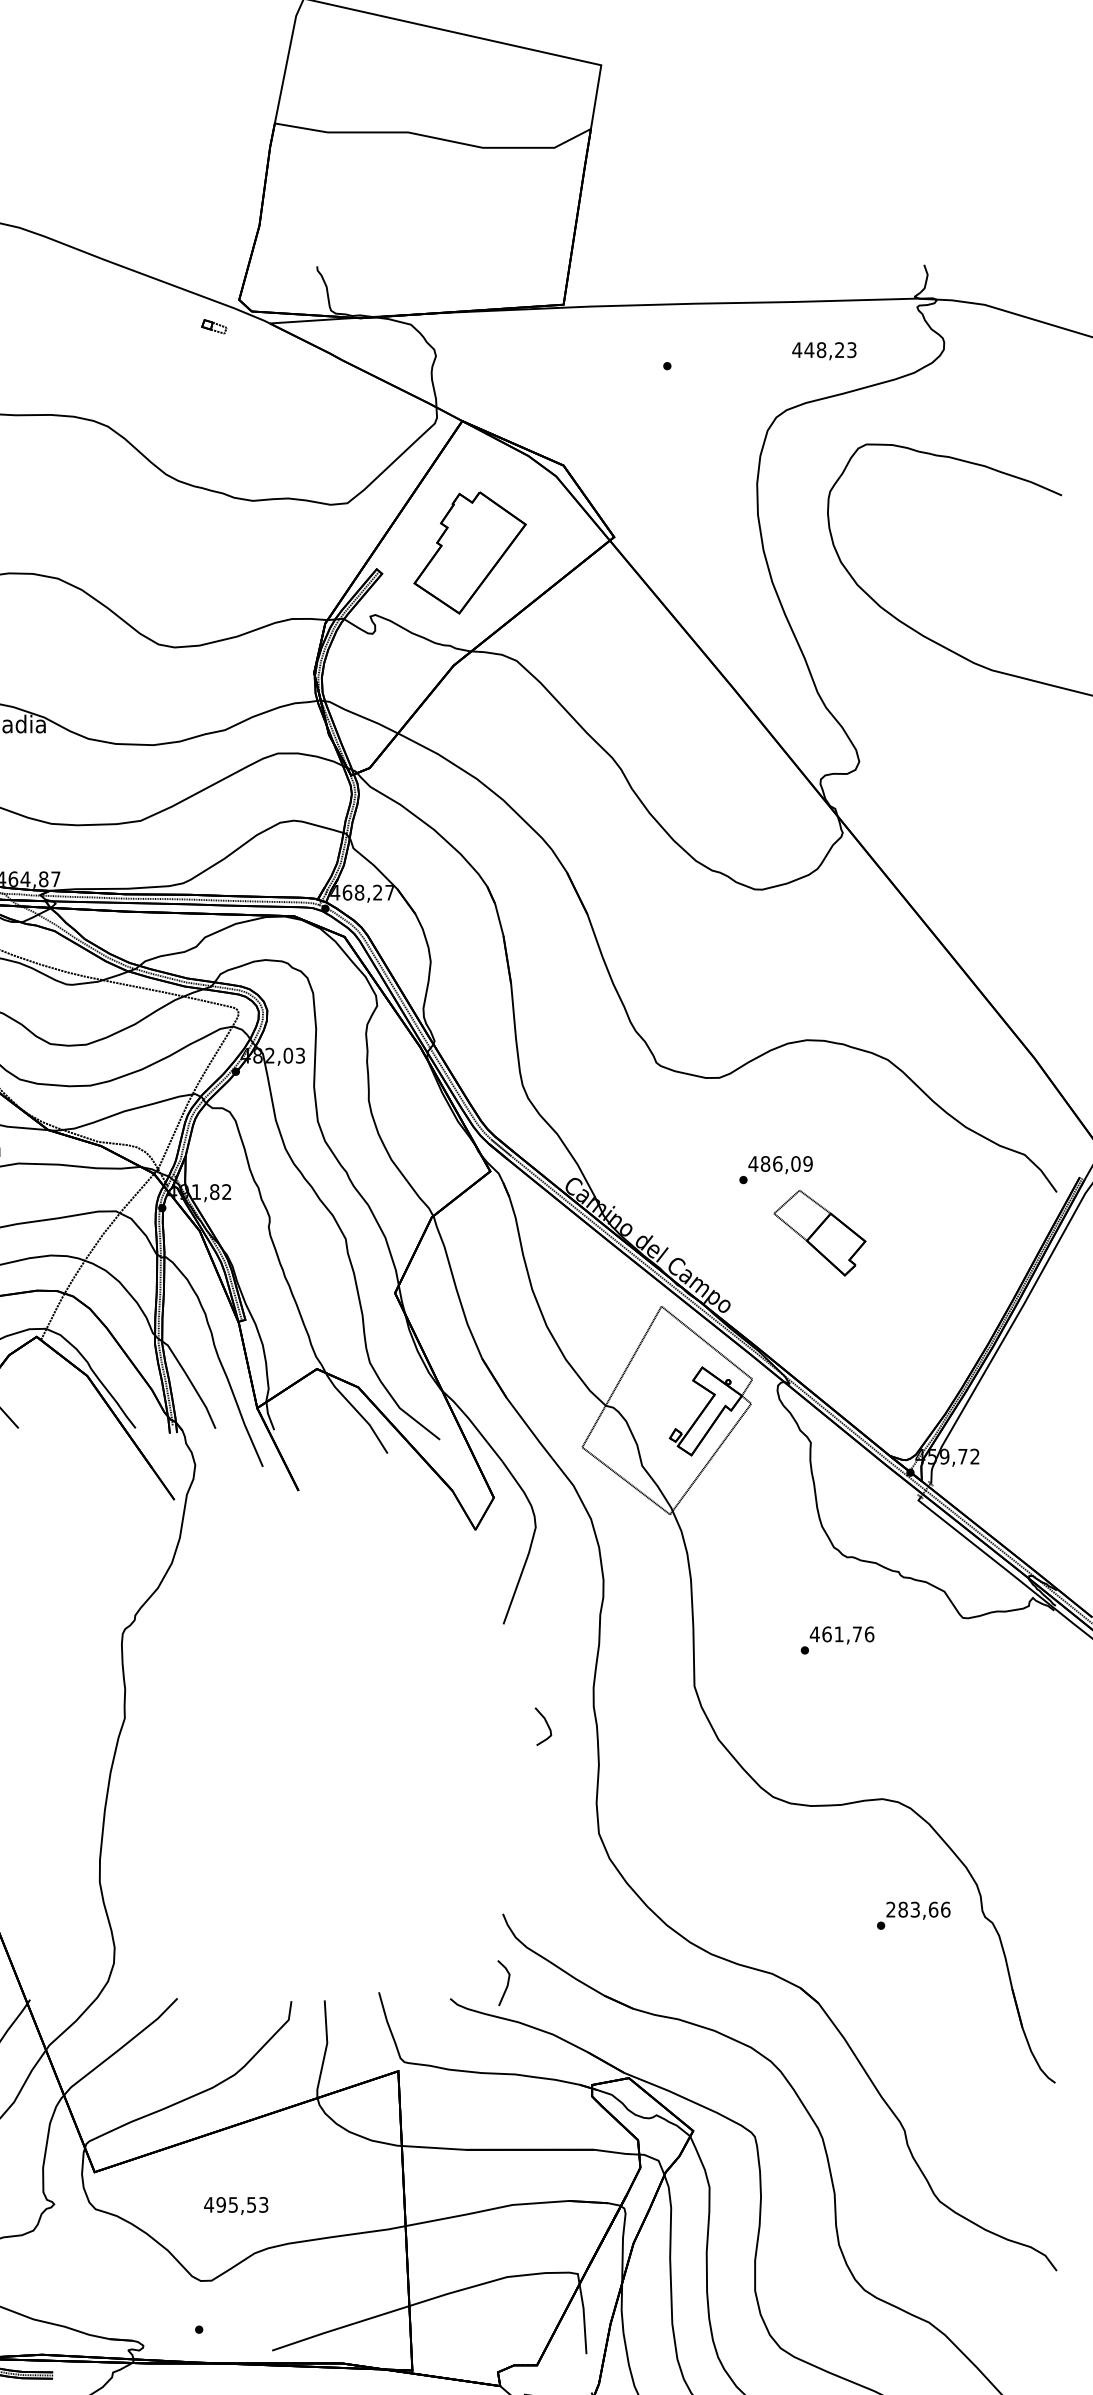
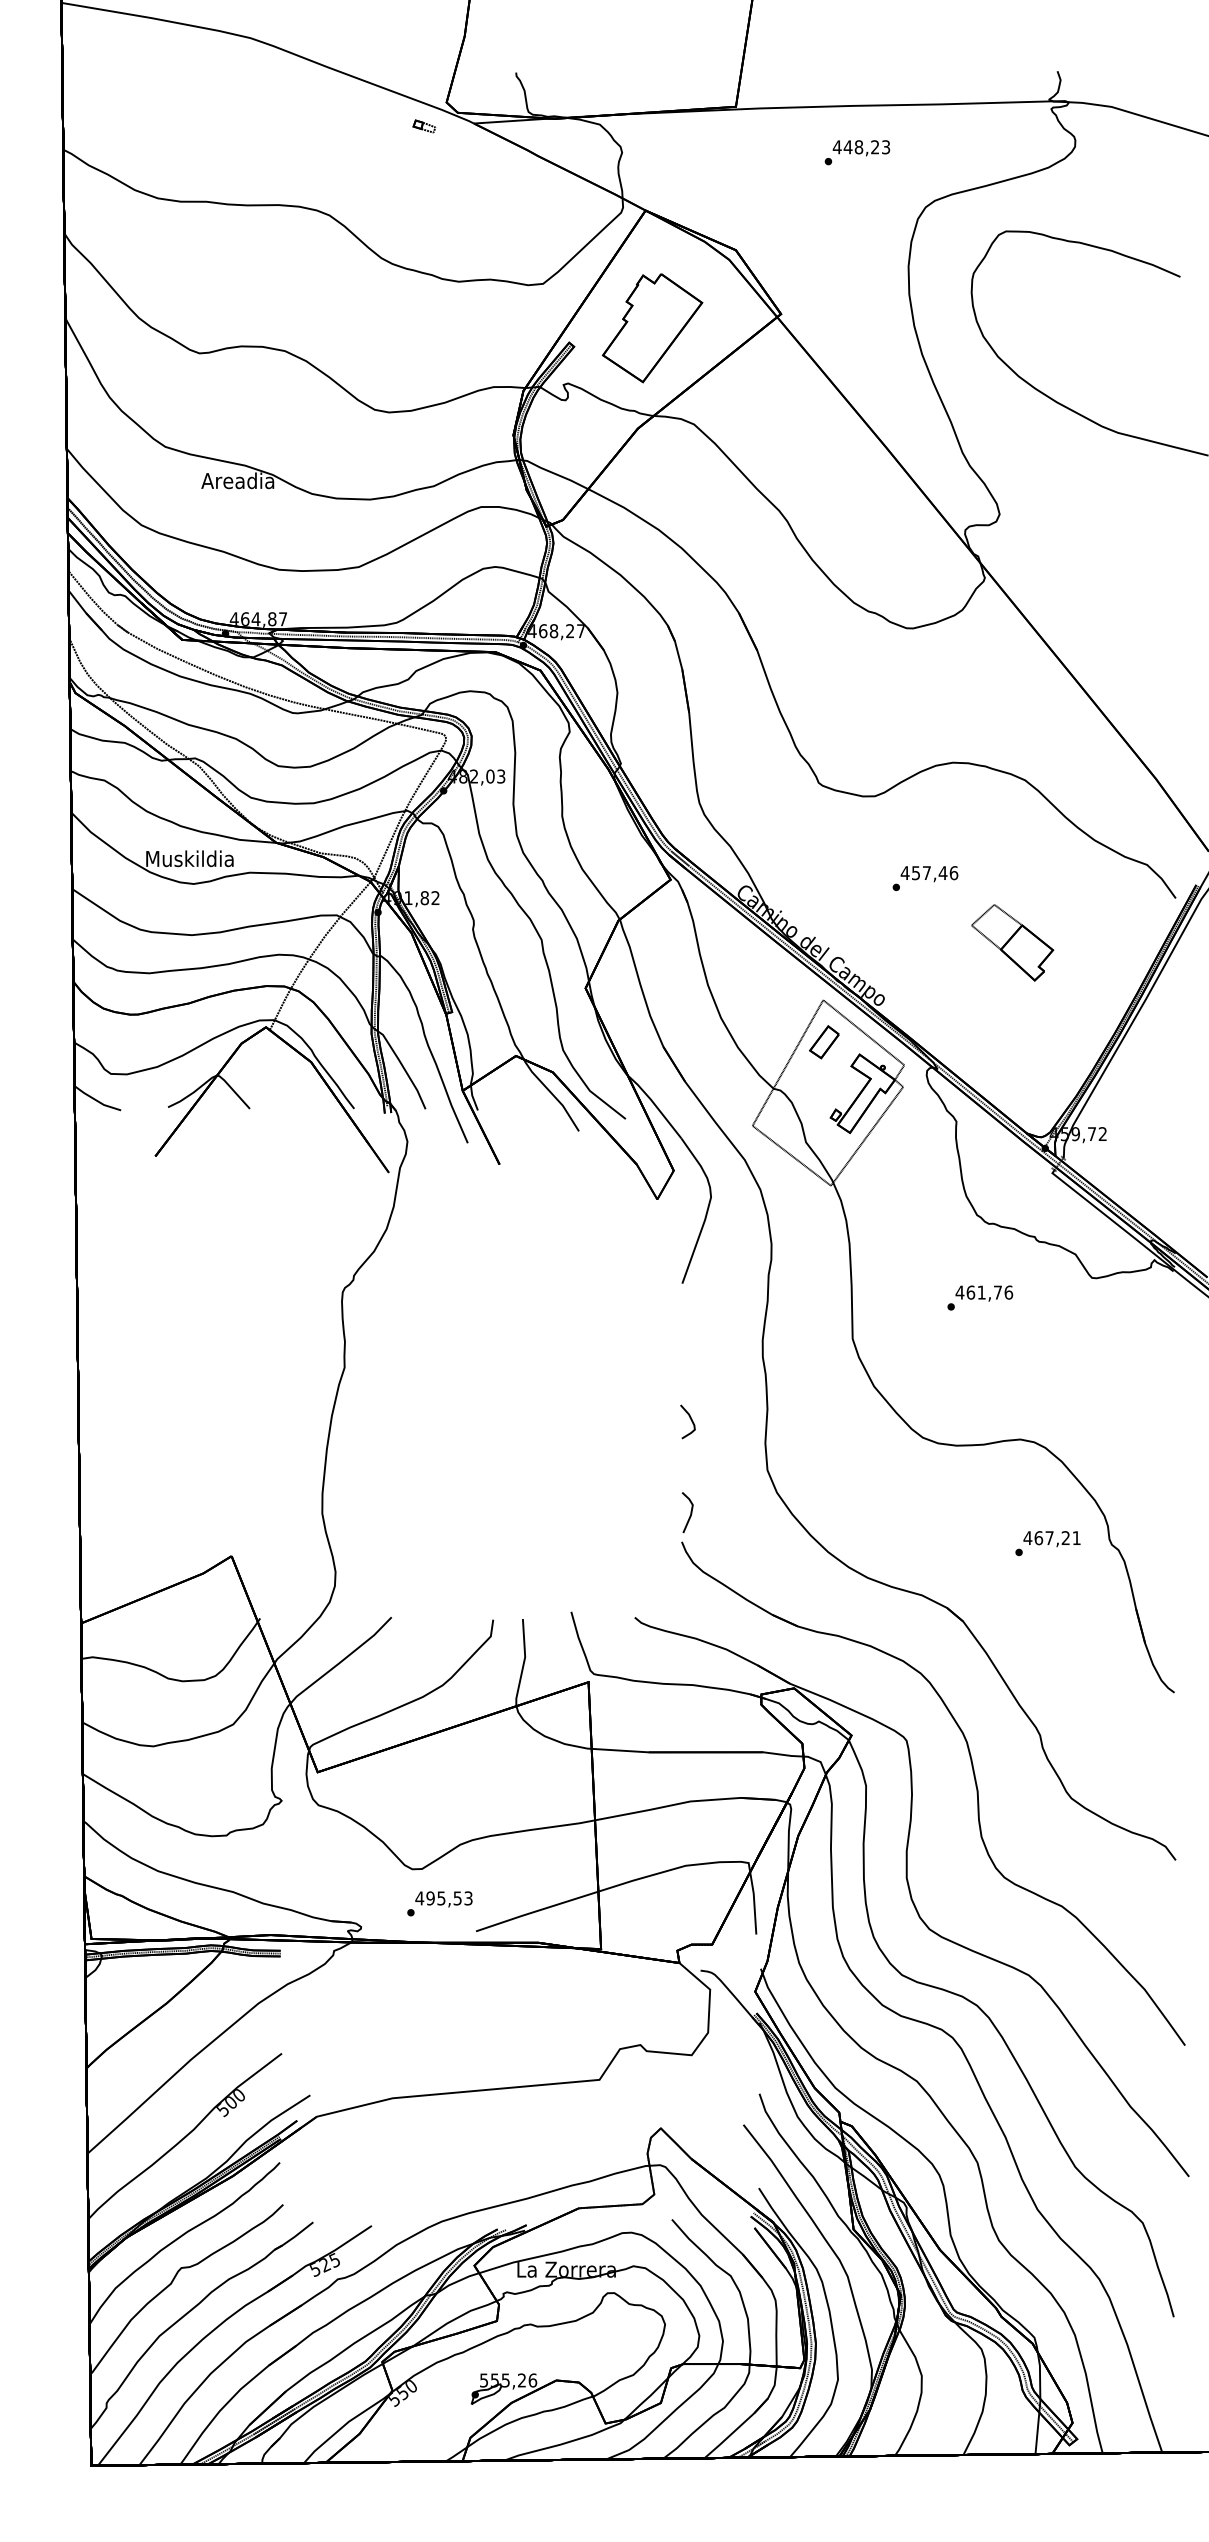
text: (824, 351) -> (861, 148), moved
text: (786, 1164) -> (934, 873), 486,09 -> 457,46
part: (819, 1232) -> (1012, 942), moved
part: (662, 1353) -> (824, 1042), added
curve: (546, 1723) -> (690, 1419), moved
text: (917, 1910) -> (1051, 1538), 283,66 -> 467,21
line: (507, 1982) -> (690, 1512), moved
text: (235, 2206) -> (443, 1899), moved

